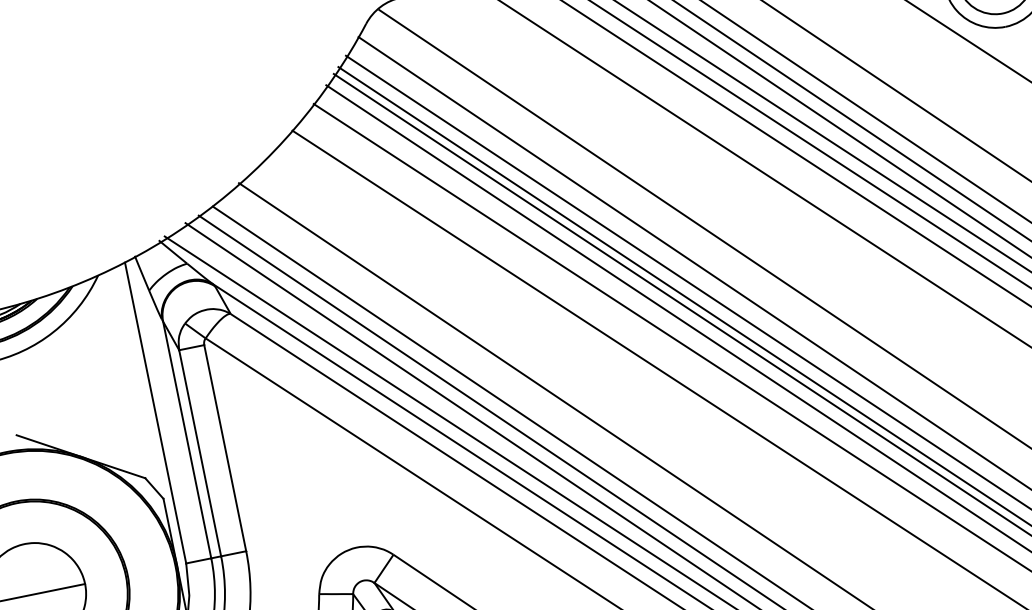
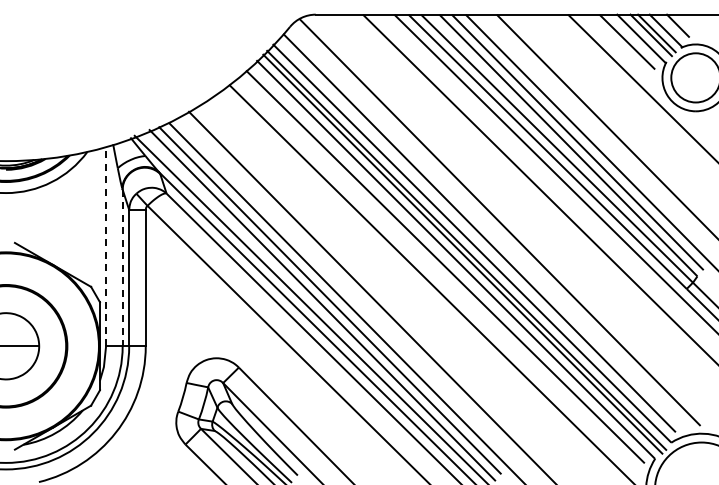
line: (156, 412) -> (106, 246), solid -> dashed
line: (187, 440) -> (122, 268), solid -> dashed

